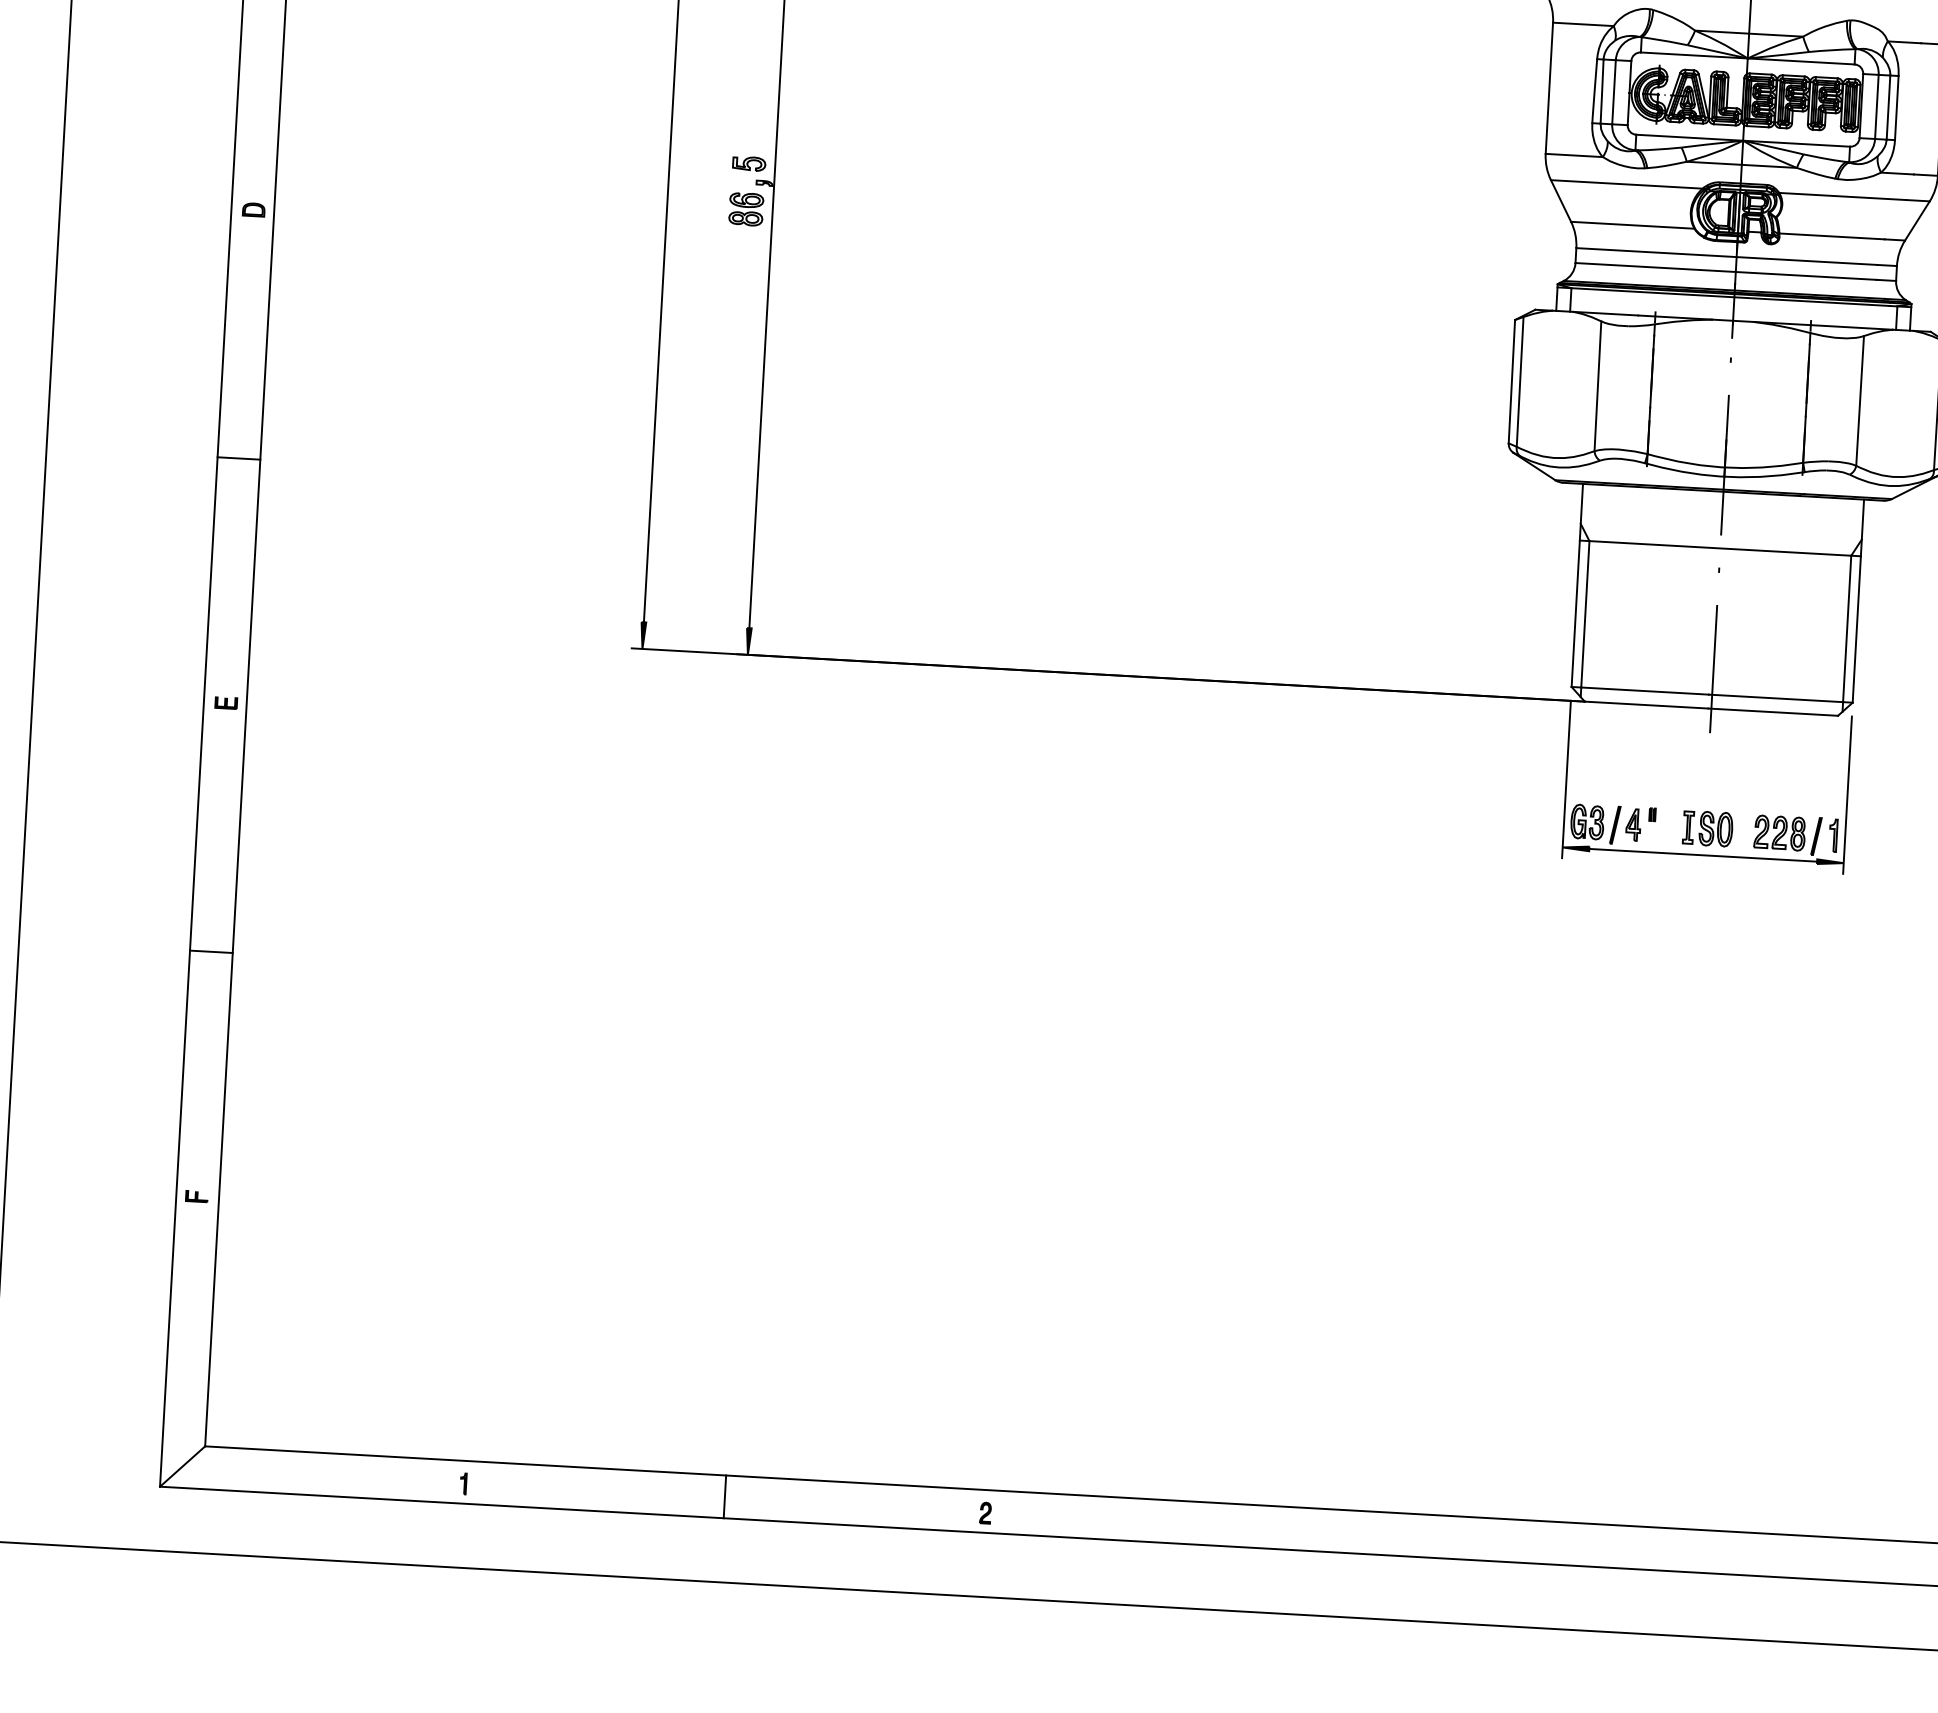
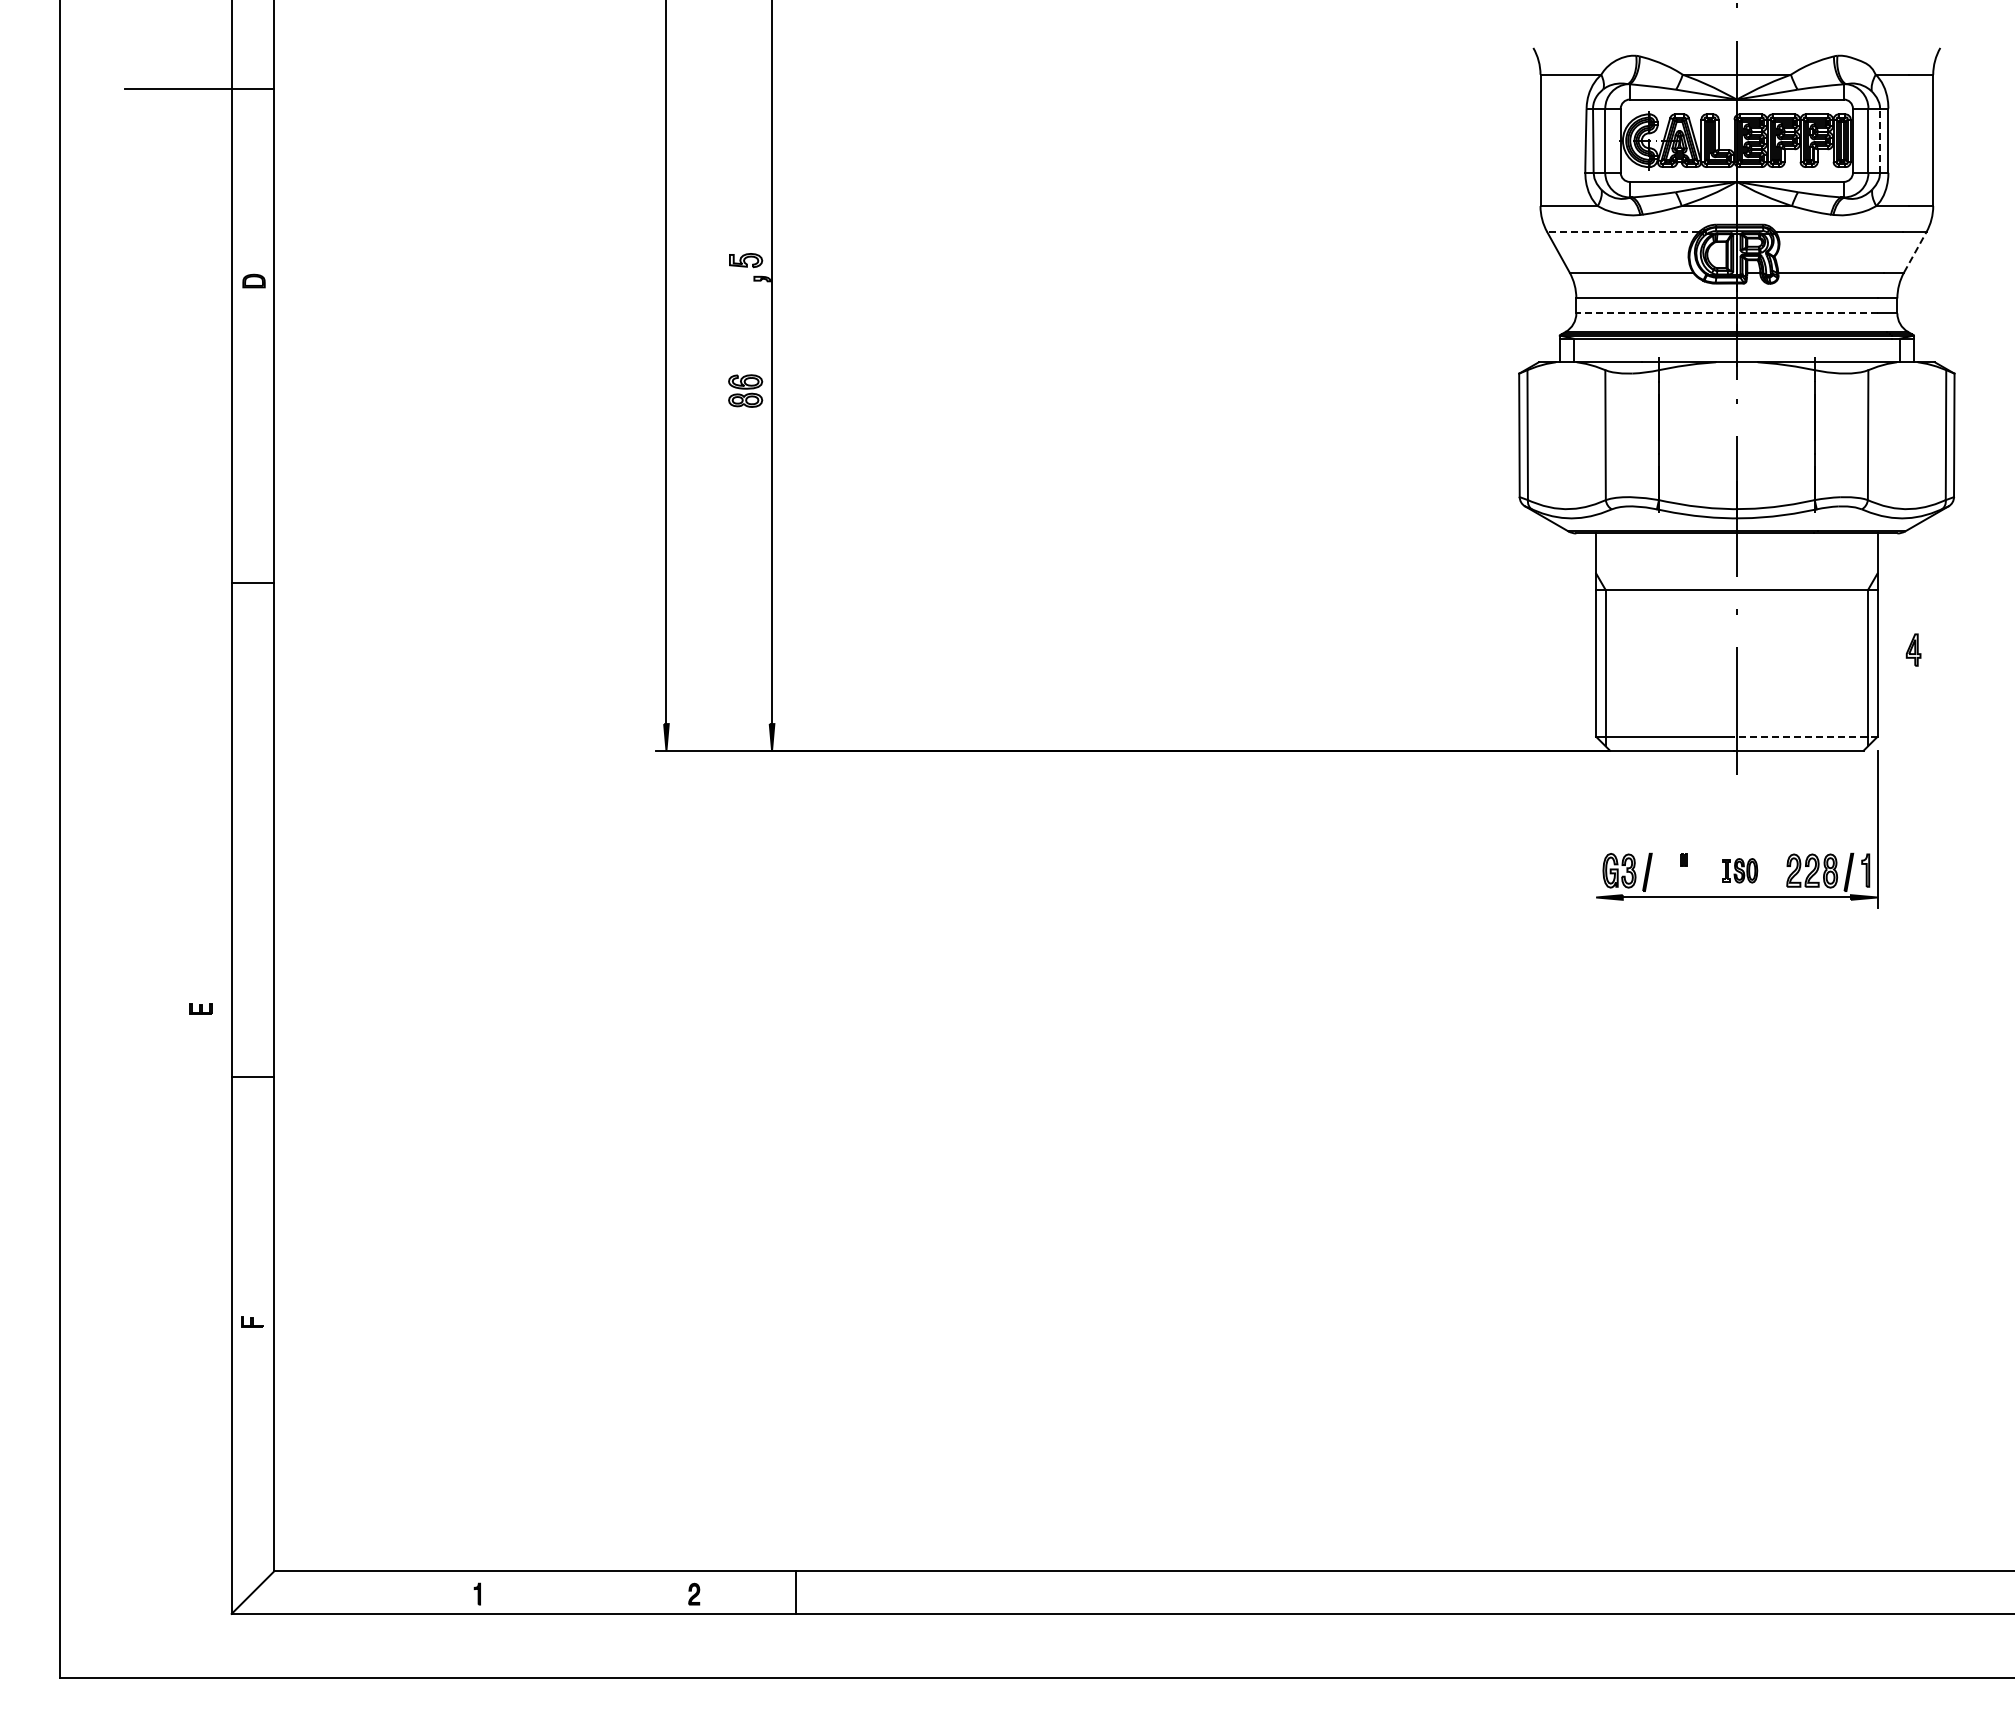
line: (1888, 107) -> (1880, 140), solid -> dashed
line: (1627, 184) -> (1623, 232), solid -> dashed
part: (746, 208) -> (745, 390), moved
part: (253, 209) -> (253, 280), moved
line: (1917, 220) -> (1915, 251), solid -> dashed
line: (1726, 271) -> (1727, 313), solid -> dashed
line: (1780, 698) -> (1805, 736), solid -> dashed
part: (225, 702) -> (200, 1008), moved
line: (1566, 779) -> (1596, 829), removed
part: (1633, 824) -> (1913, 649), moved
part: (1708, 828) -> (1740, 870), size x0.7
part: (462, 1483) -> (476, 1593), moved
part: (985, 1512) -> (694, 1593), moved

